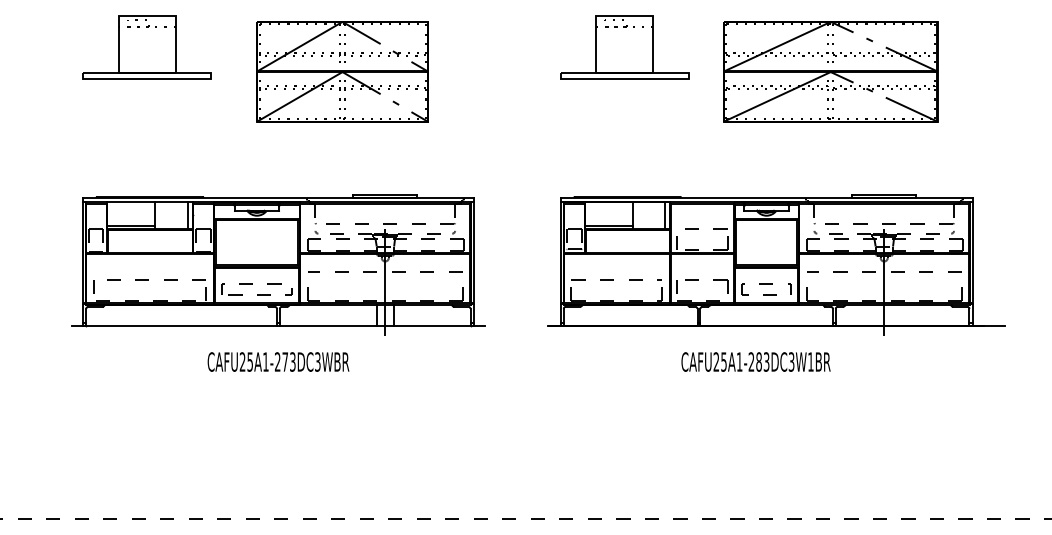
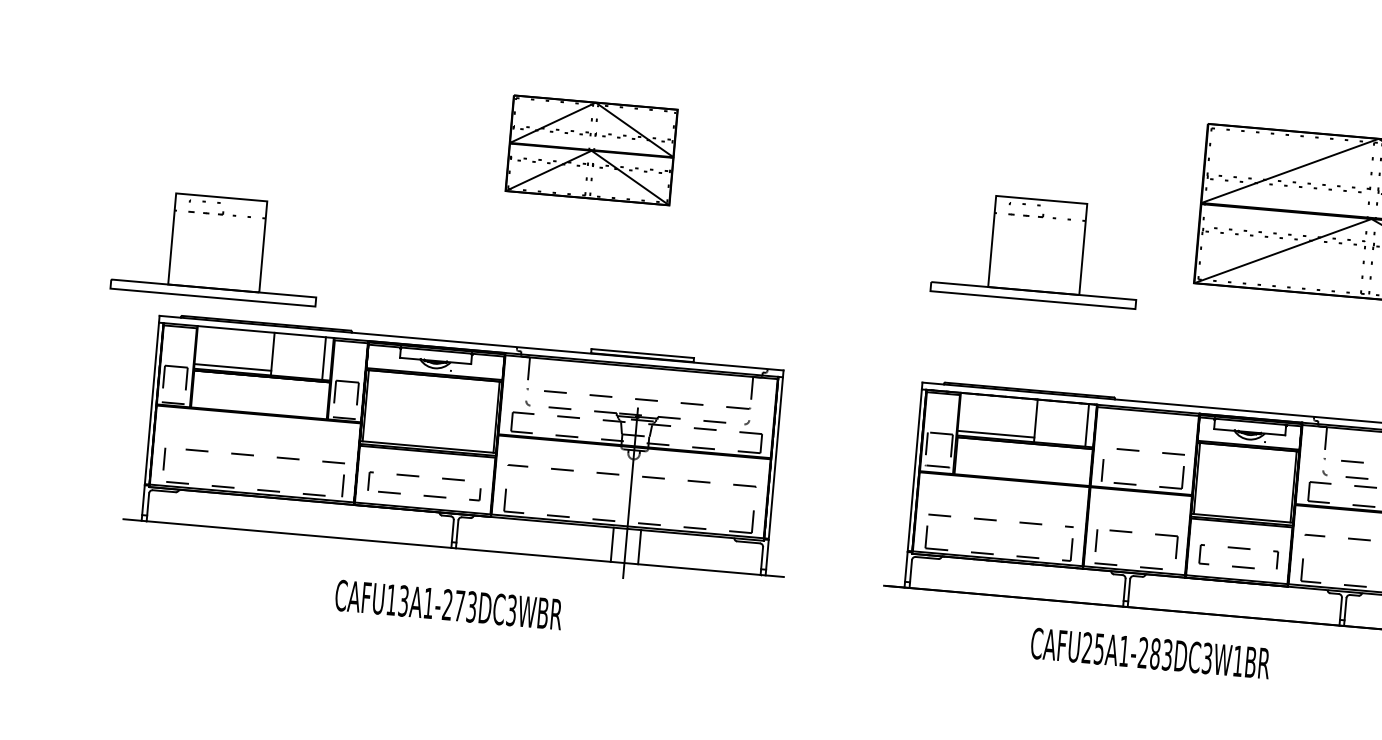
part: (146, 47) -> (216, 247), moved
part: (624, 47) -> (1036, 249), moved
part: (342, 71) -> (591, 149), size x0.6
text: (245, 361) -> (396, 599), CAFU25A1-273DC3WBR -> CAFU13A1-273DC3WBR
text: (755, 361) -> (1149, 652), moved

